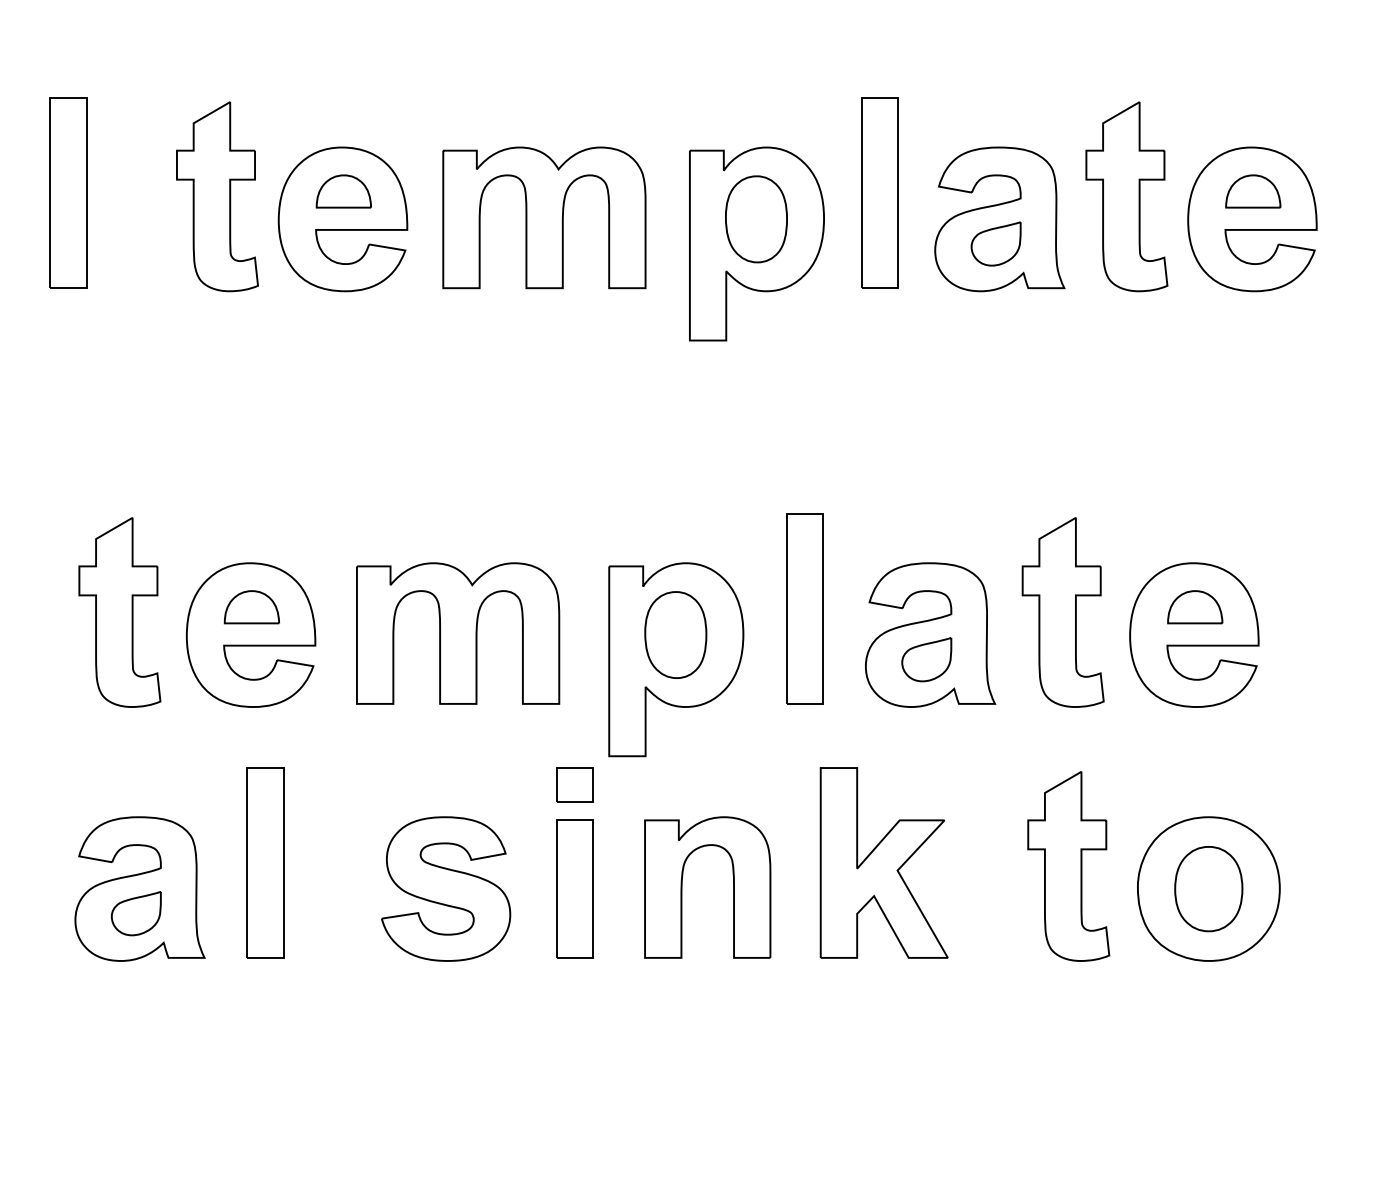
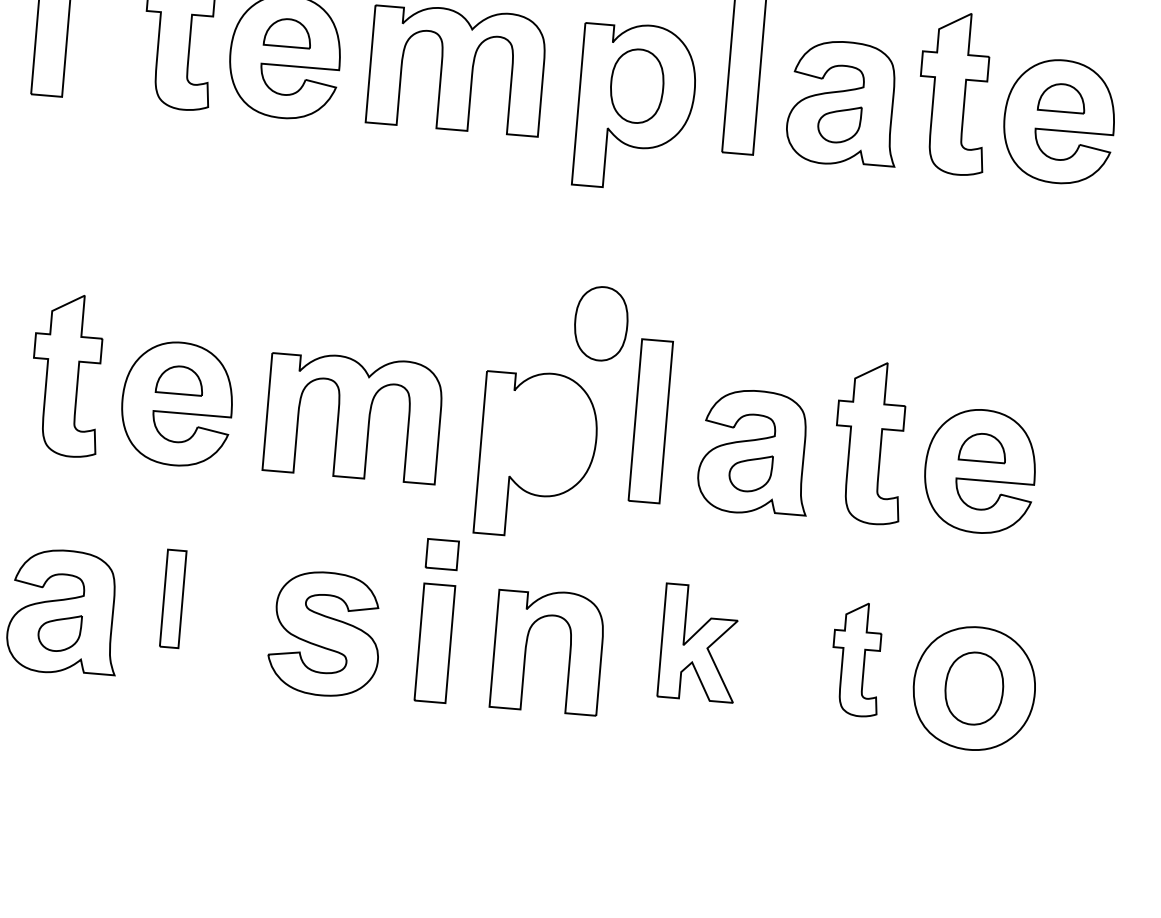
part: (675, 634) -> (601, 323), moved
part: (265, 862) -> (173, 598), size x0.6
part: (883, 862) -> (699, 642), size x0.7
part: (1068, 866) -> (856, 659), size x0.7

